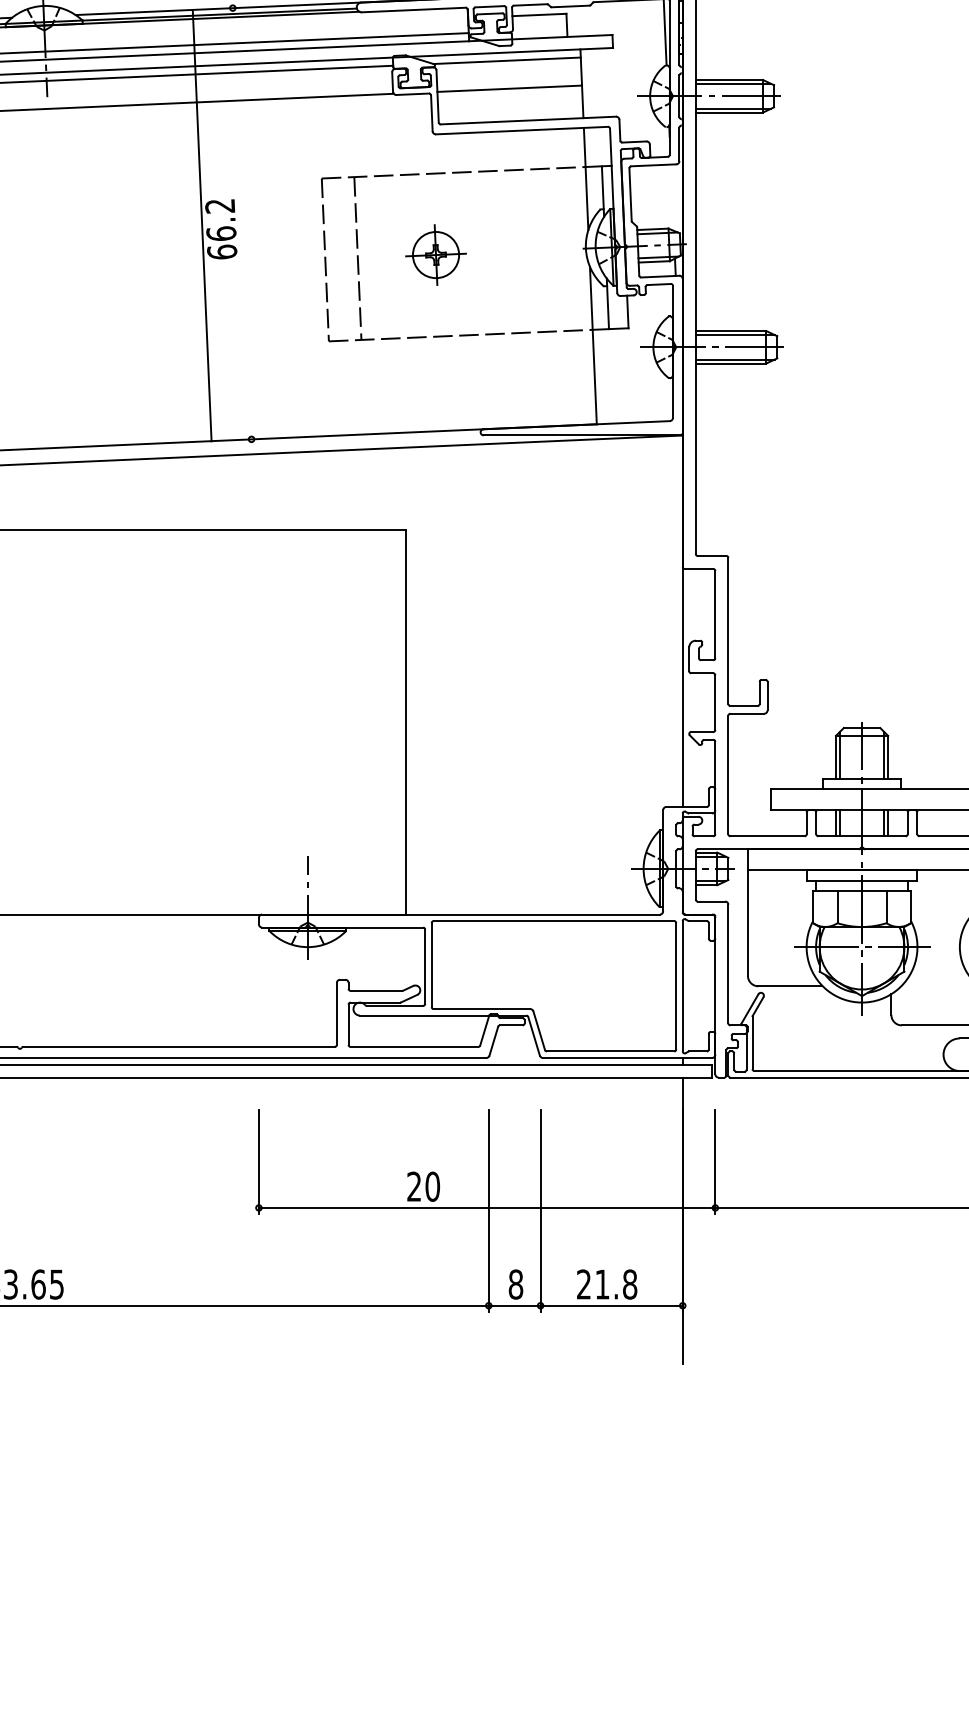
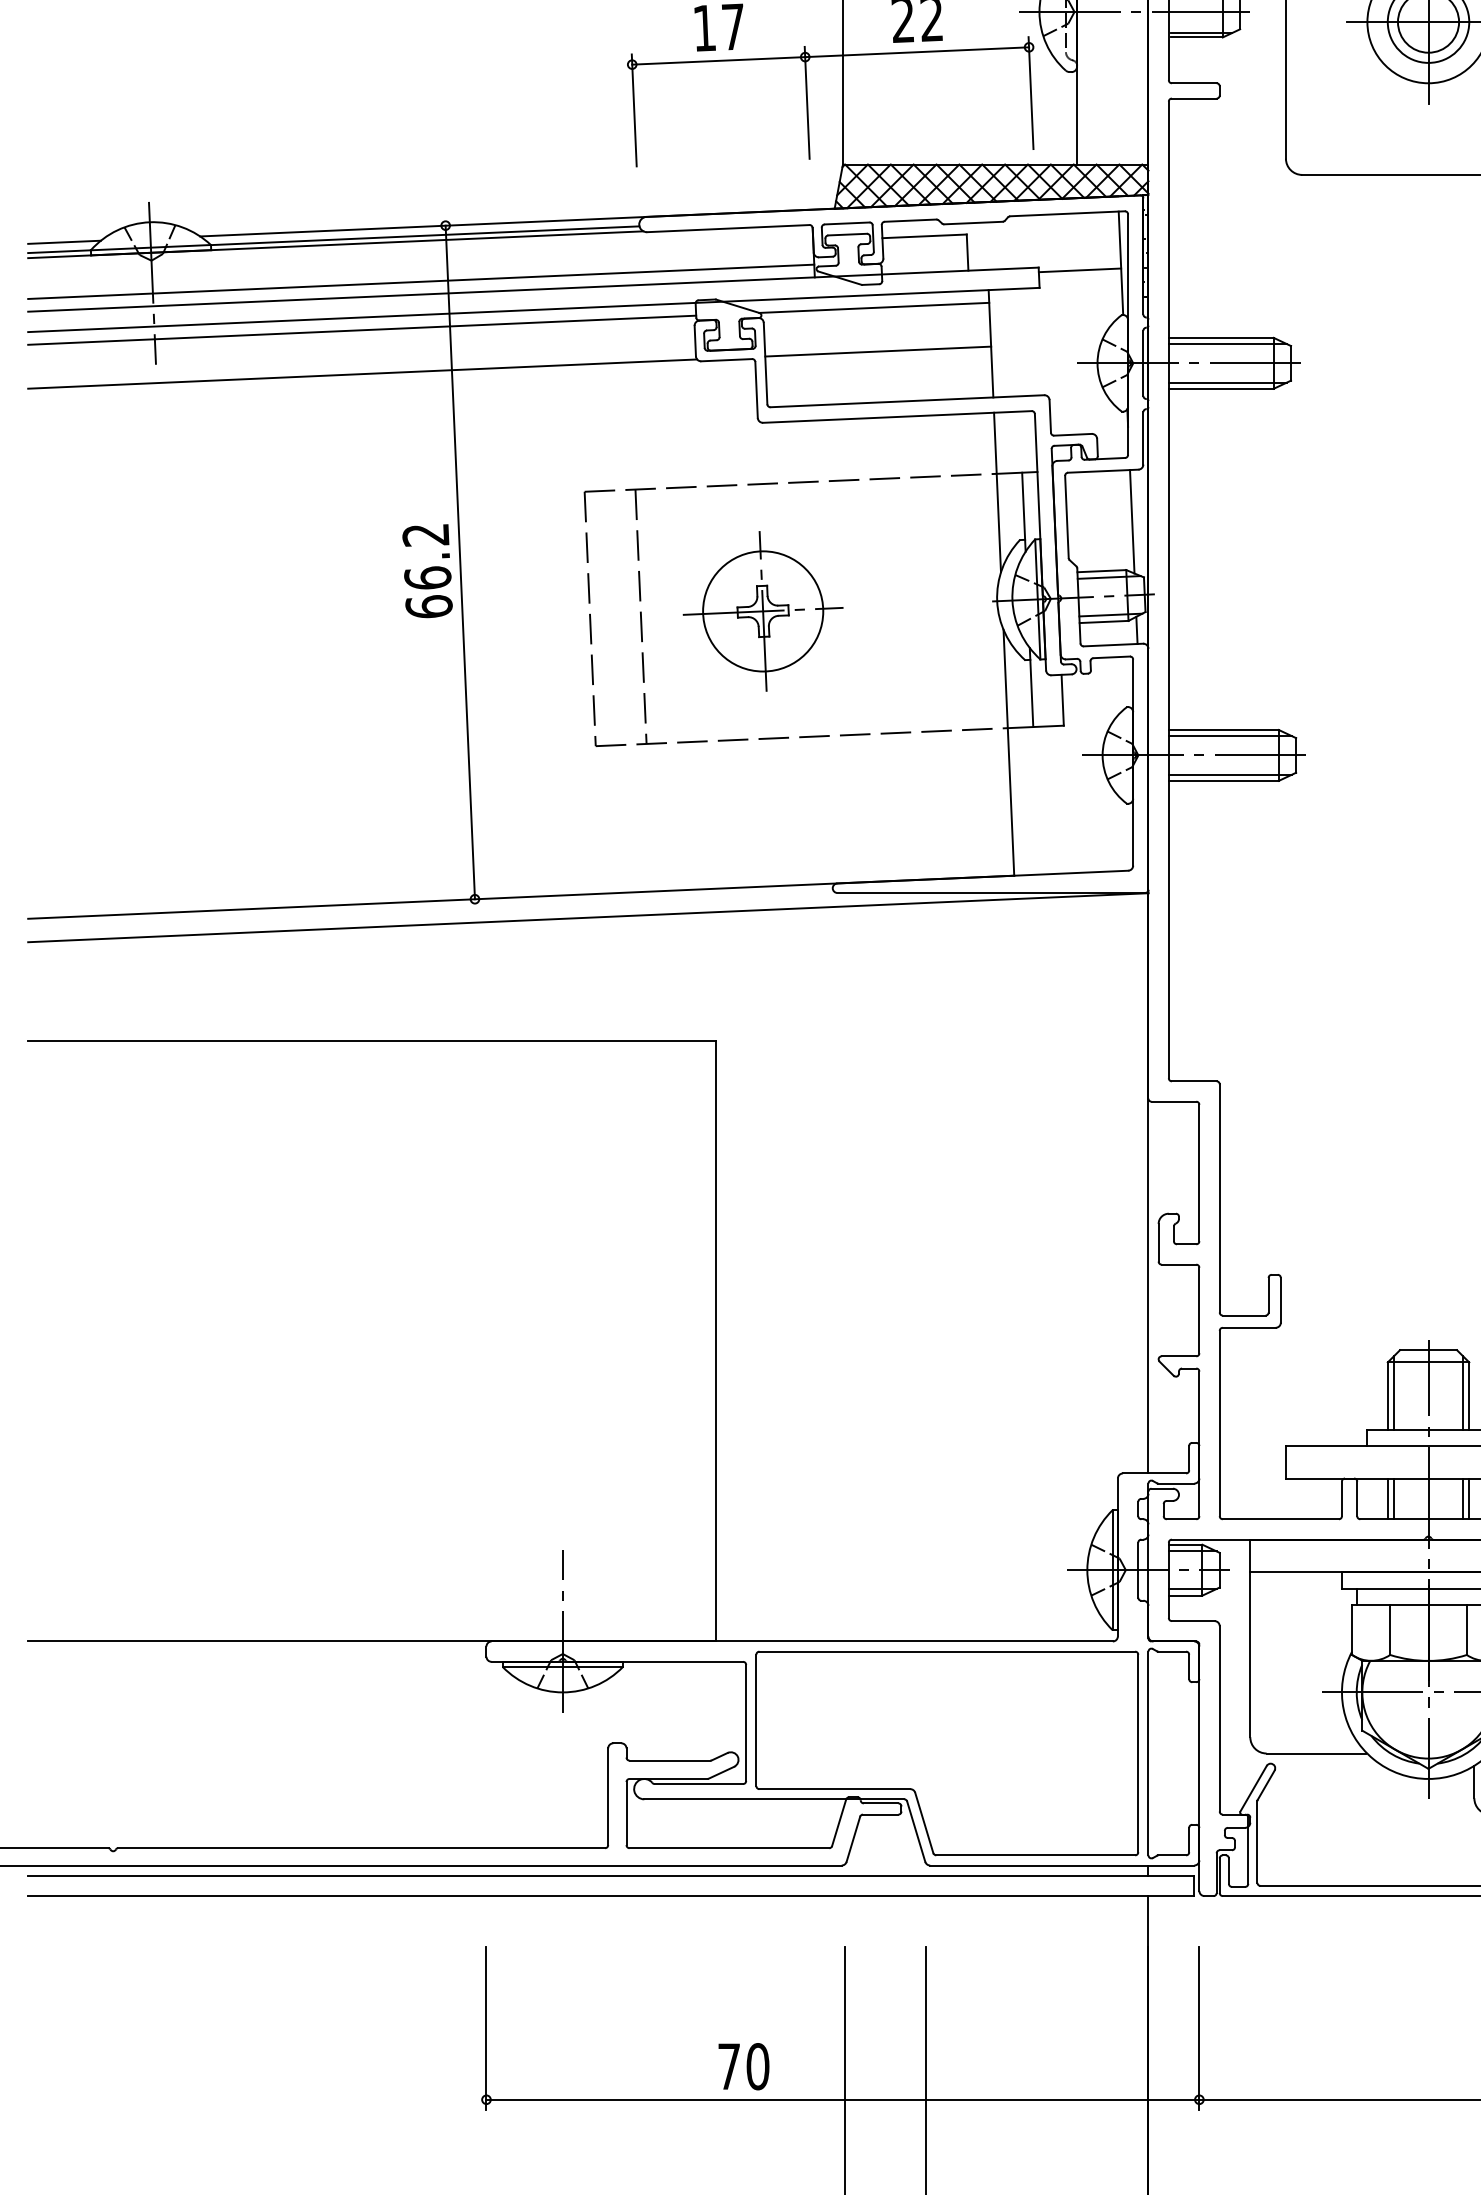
line: (638, 36) -> (1079, 269), added
line: (671, 197) -> (1130, 521), added
line: (201, 225) -> (459, 562), moved
part: (435, 254) -> (762, 610), size x1.67
text: (414, 1186) -> (729, 2066), 20 -> 70

